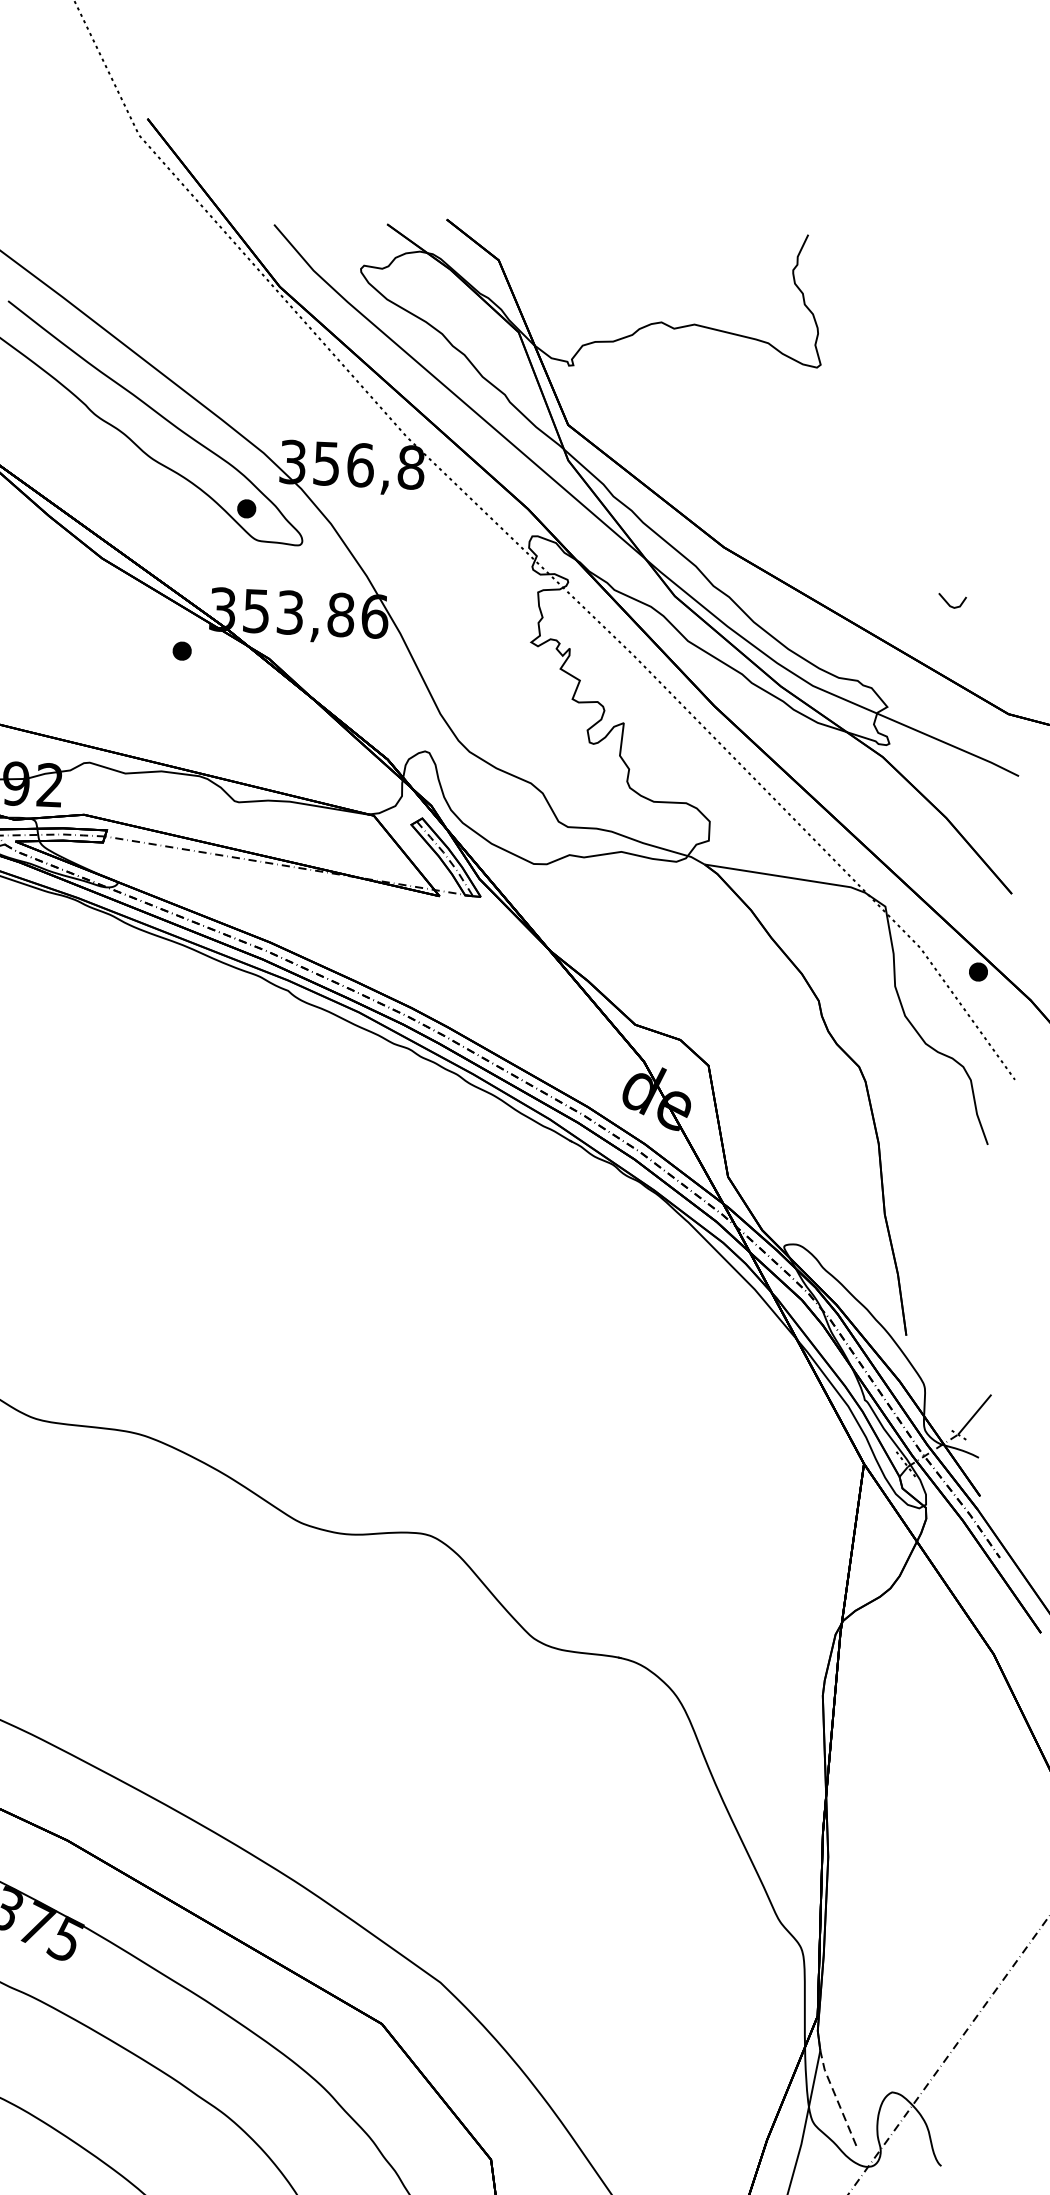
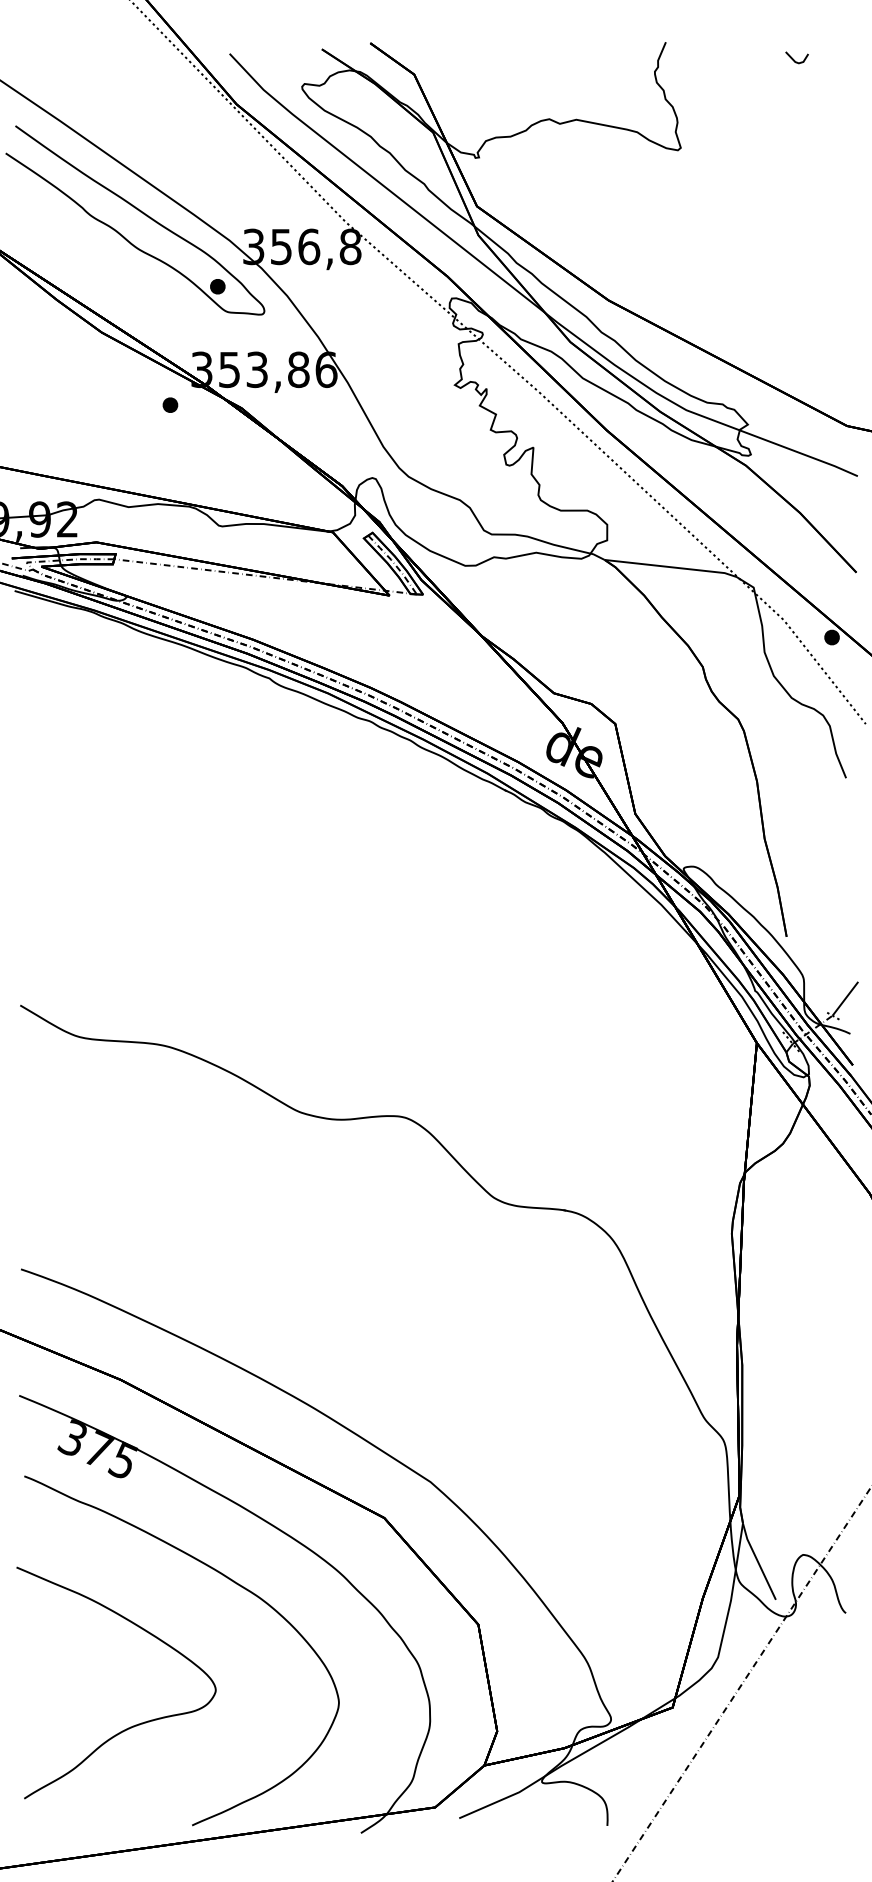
line: (949, 603) -> (794, 59), moved
line: (835, 2097) -> (757, 1561), dashed -> solid

